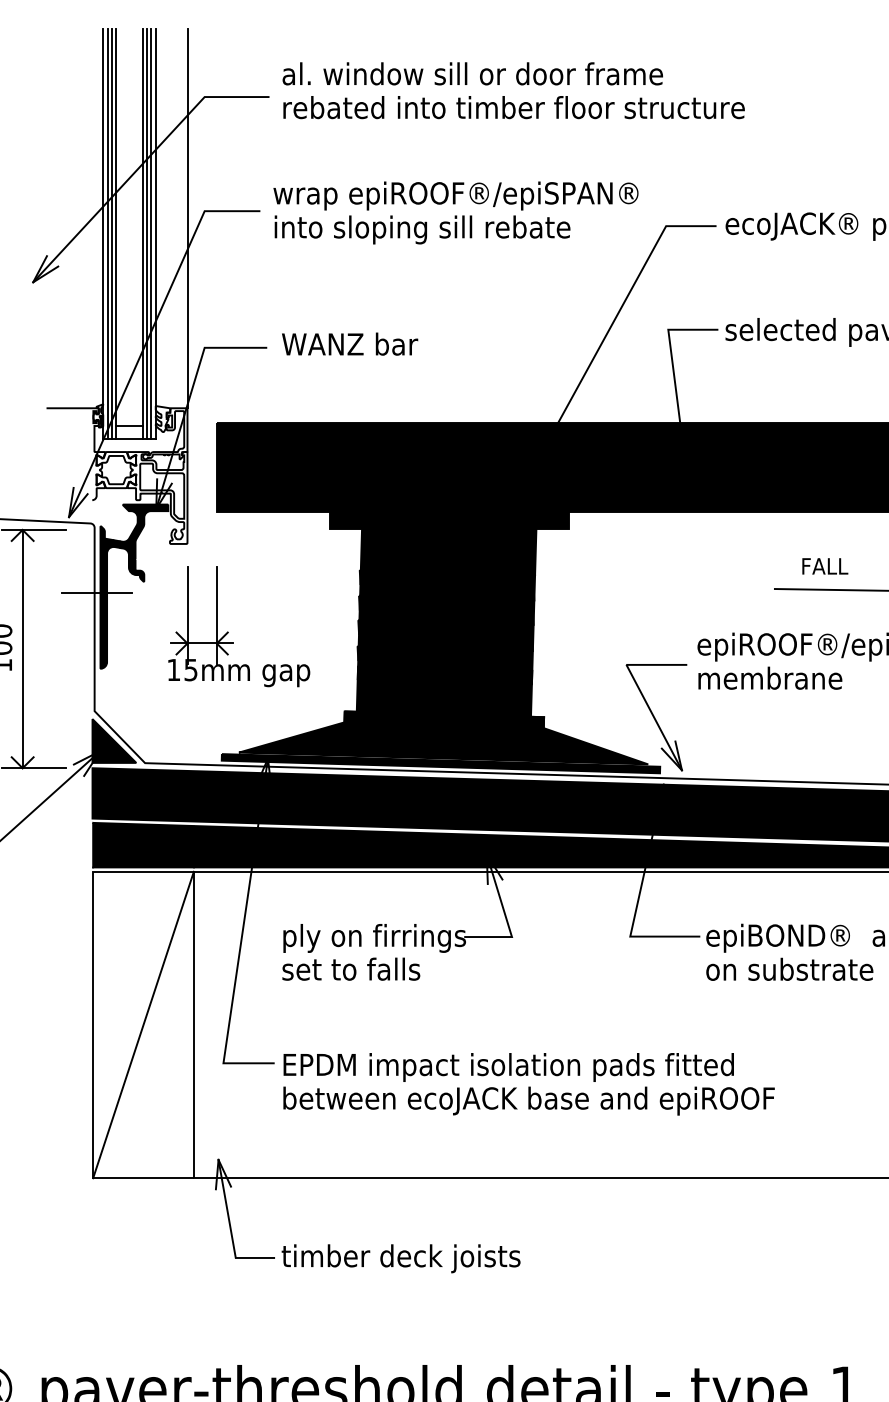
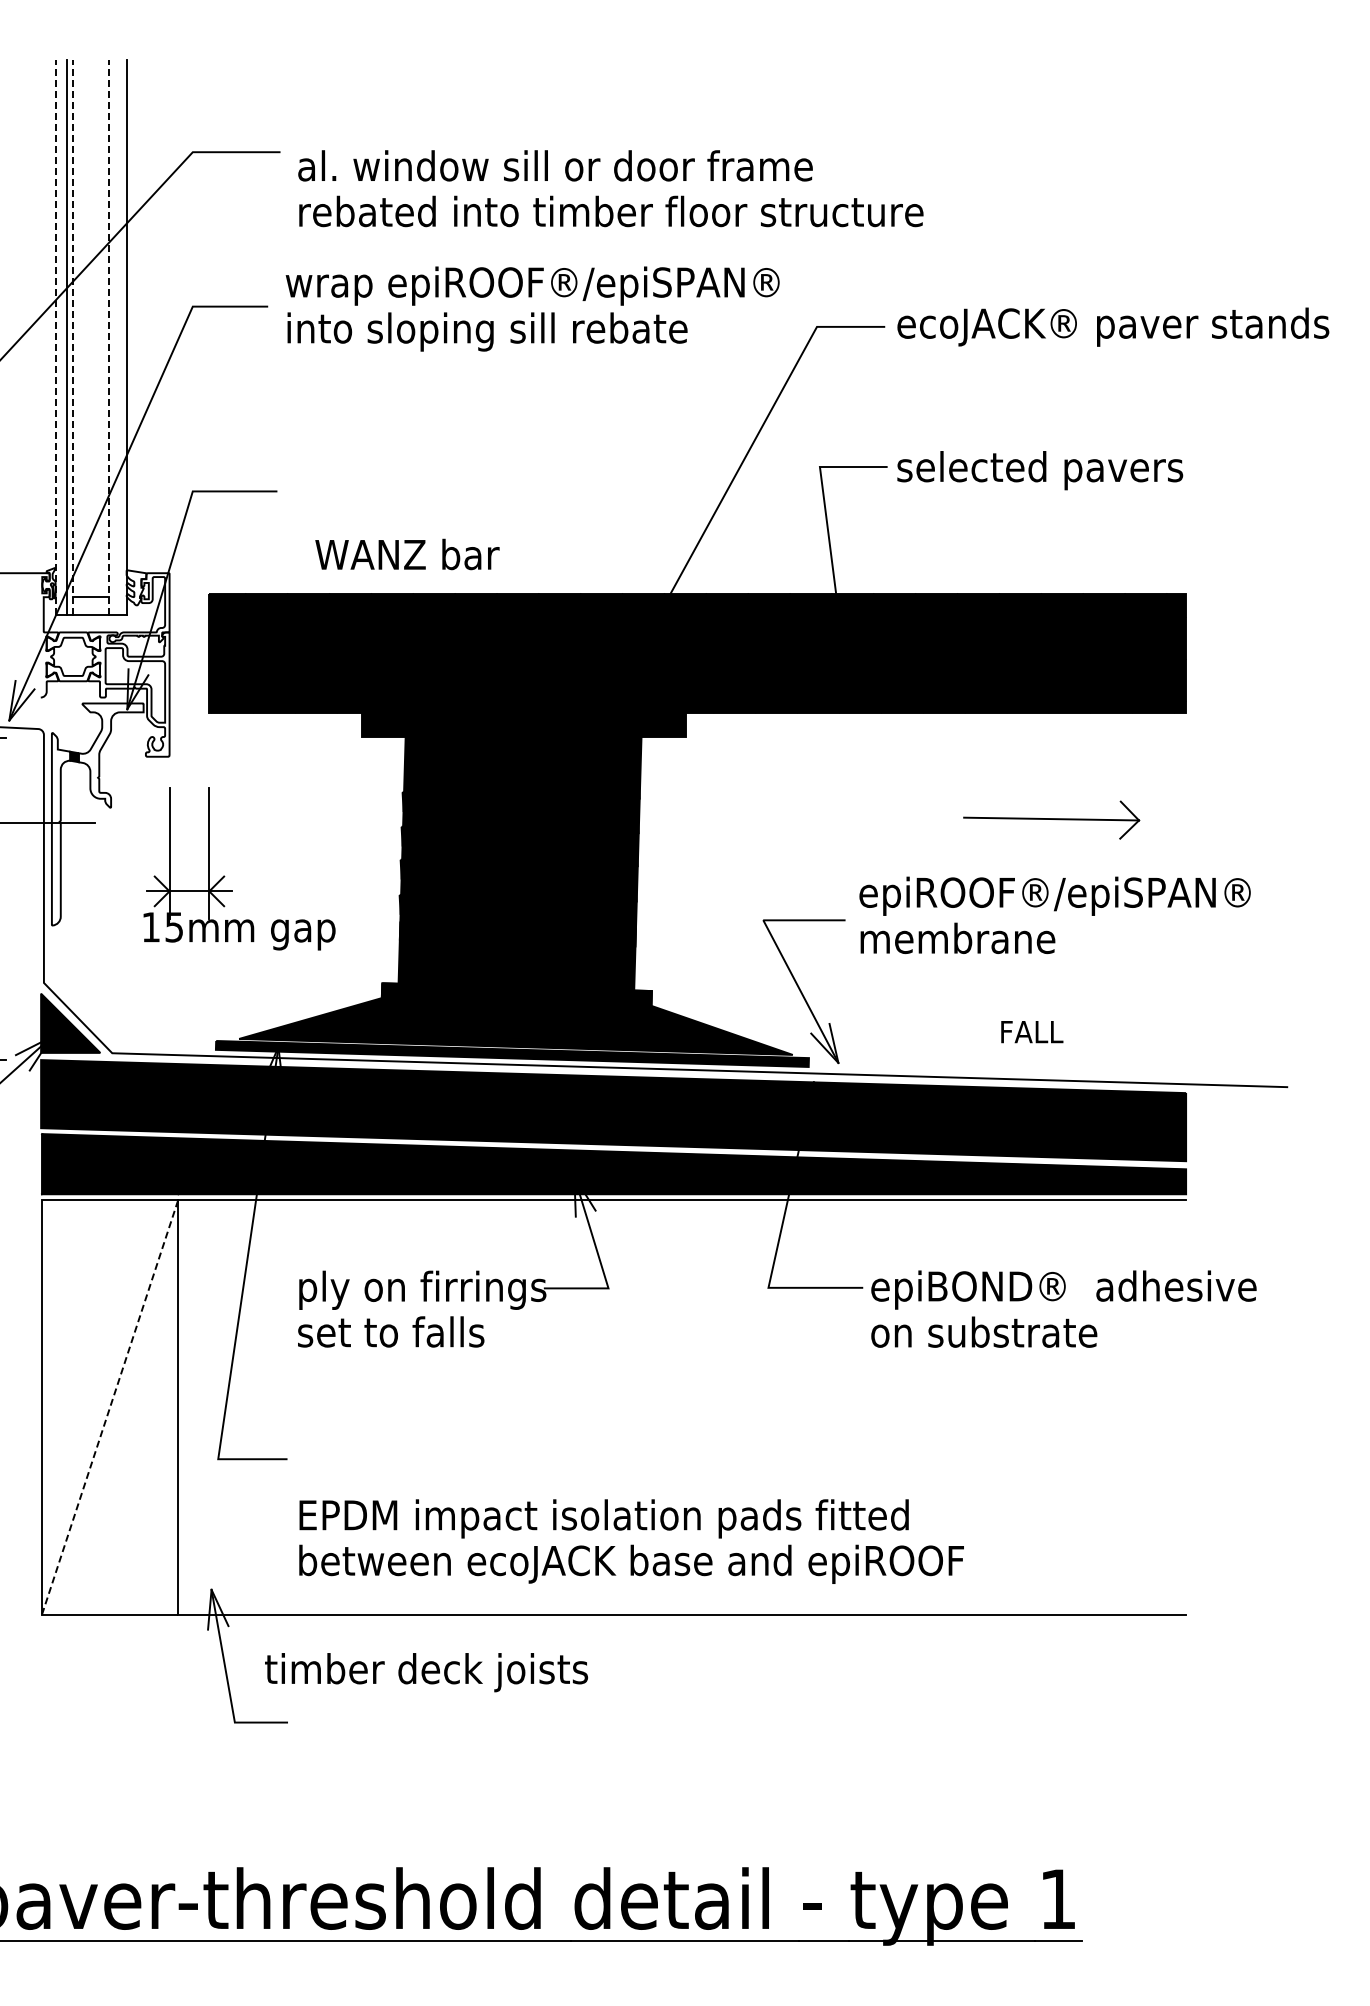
text: (513, 90) -> (610, 188), moved
line: (187, 218) -> (169, 316), removed
line: (103, 233) -> (55, 336), solid -> dashed
line: (116, 233) -> (73, 336), solid -> dashed
line: (142, 233) -> (108, 336), solid -> dashed
line: (107, 234) -> (61, 337), removed
line: (146, 234) -> (114, 337), removed
line: (151, 234) -> (120, 337), removed
text: (350, 344) -> (407, 554), moved
fill: (143, 543) -> (110, 755), removed
text: (825, 566) -> (1032, 1032), moved
fill: (106, 597) -> (60, 829), removed
line: (143, 1024) -> (110, 1406), solid -> dashed
text: (528, 1084) -> (631, 1541), moved
text: (401, 1258) -> (426, 1672), moved

